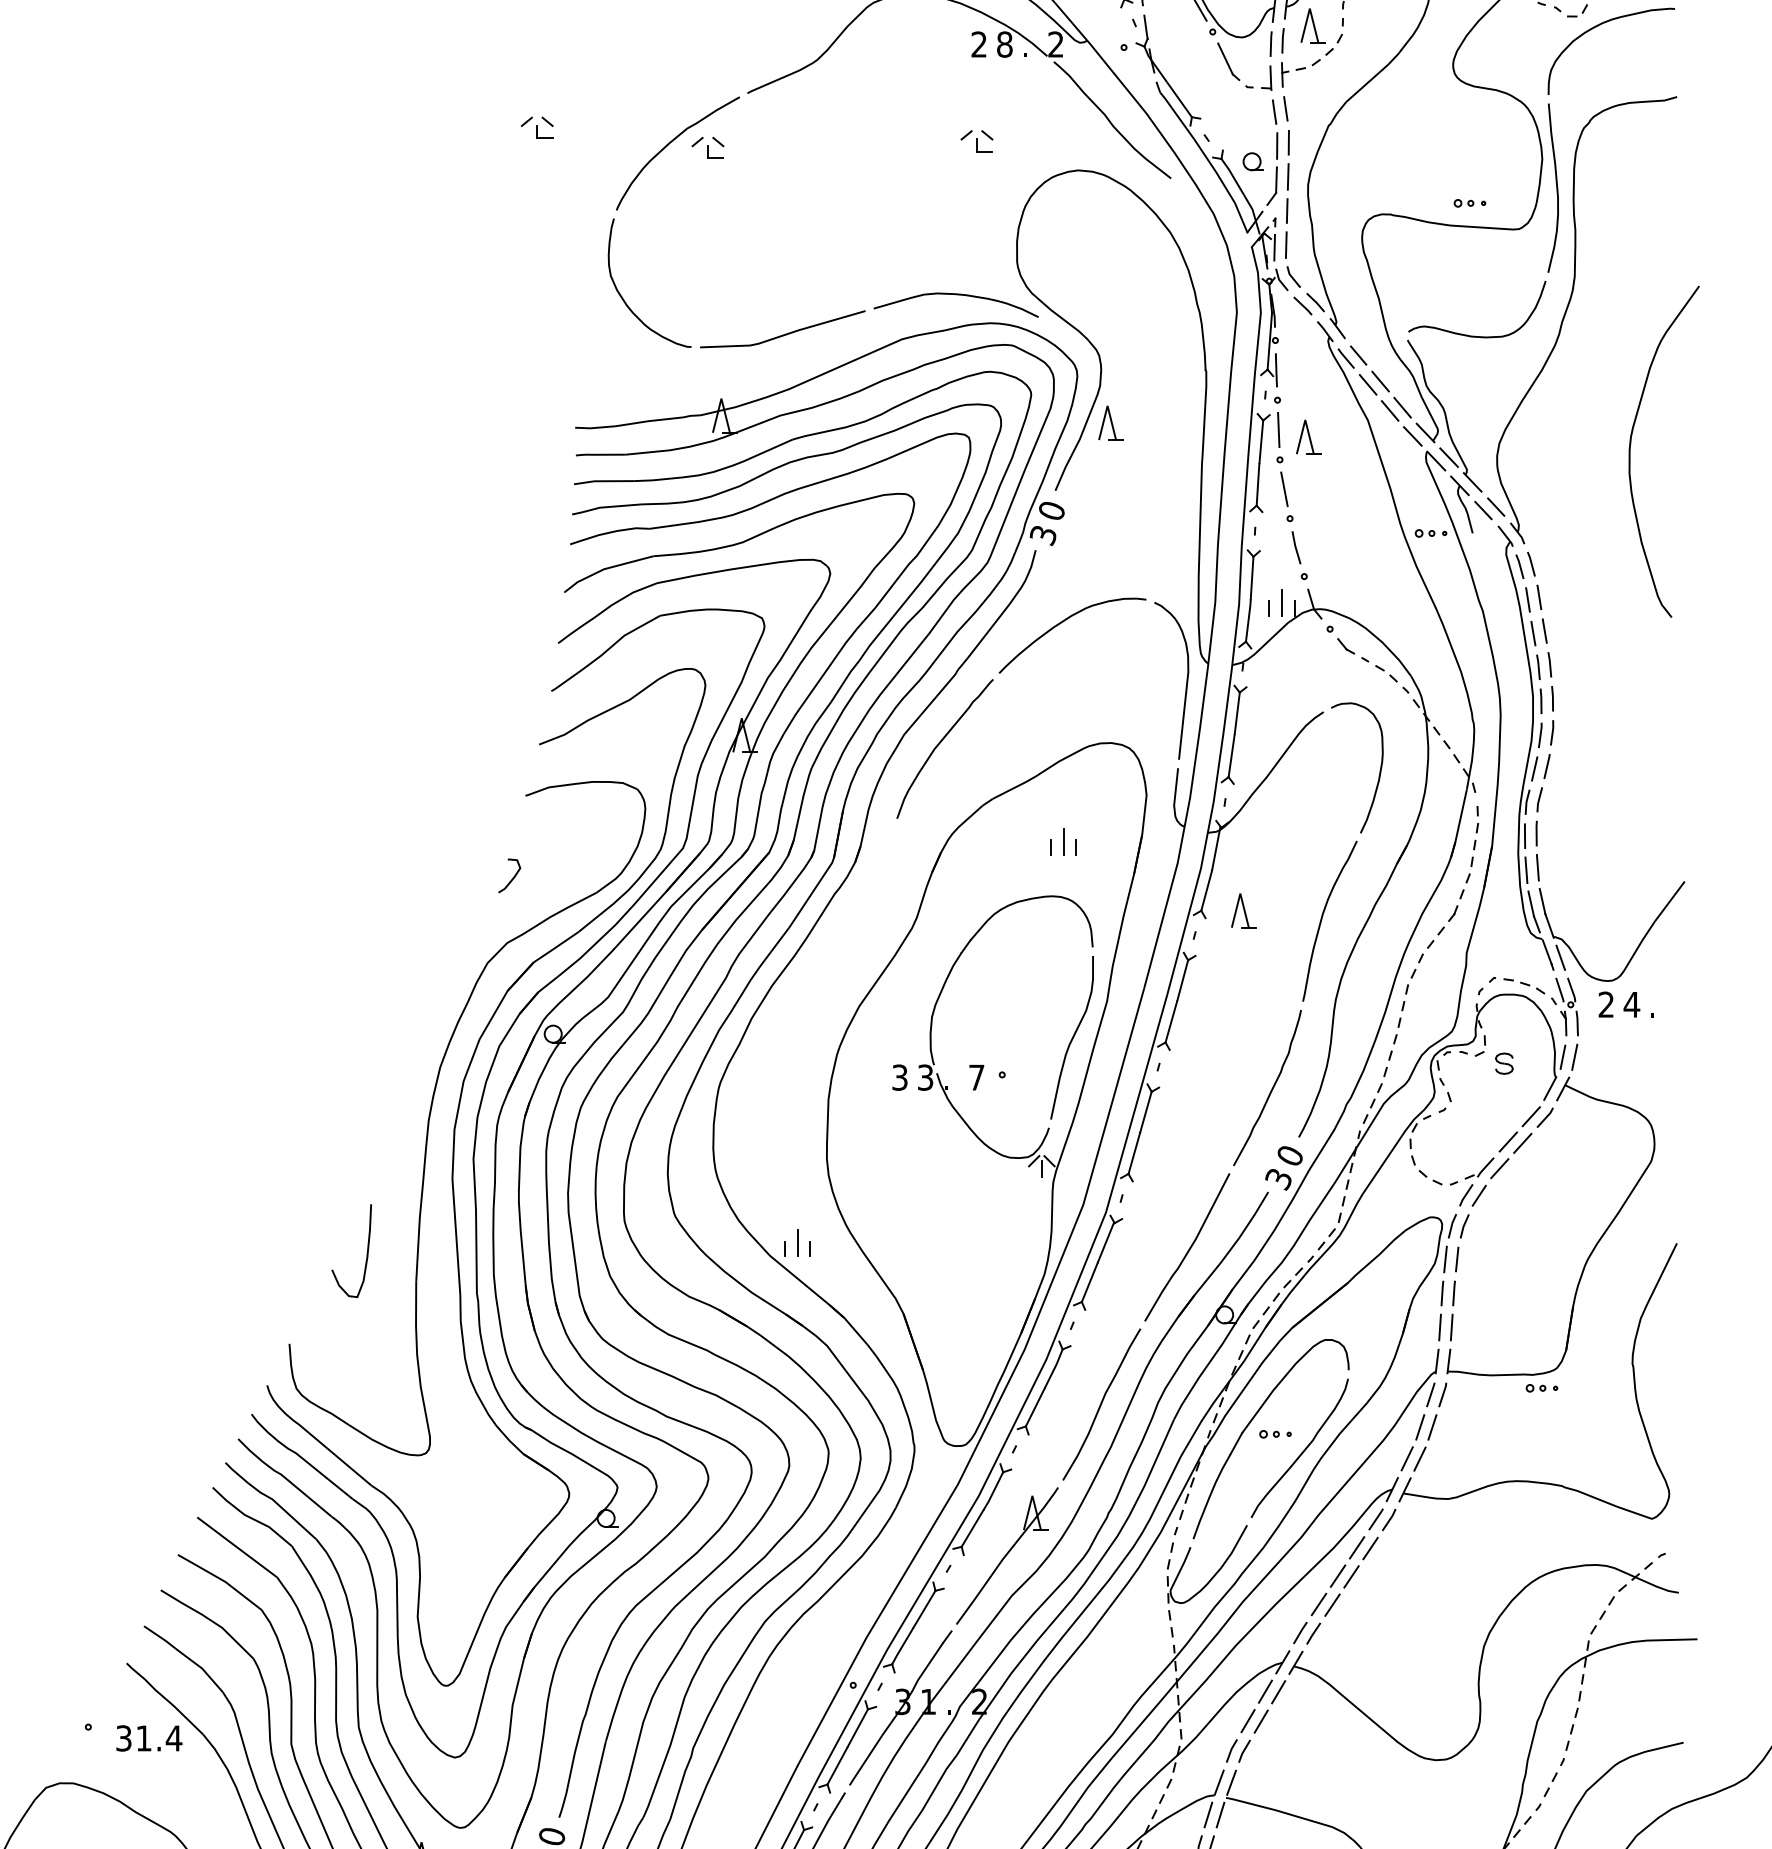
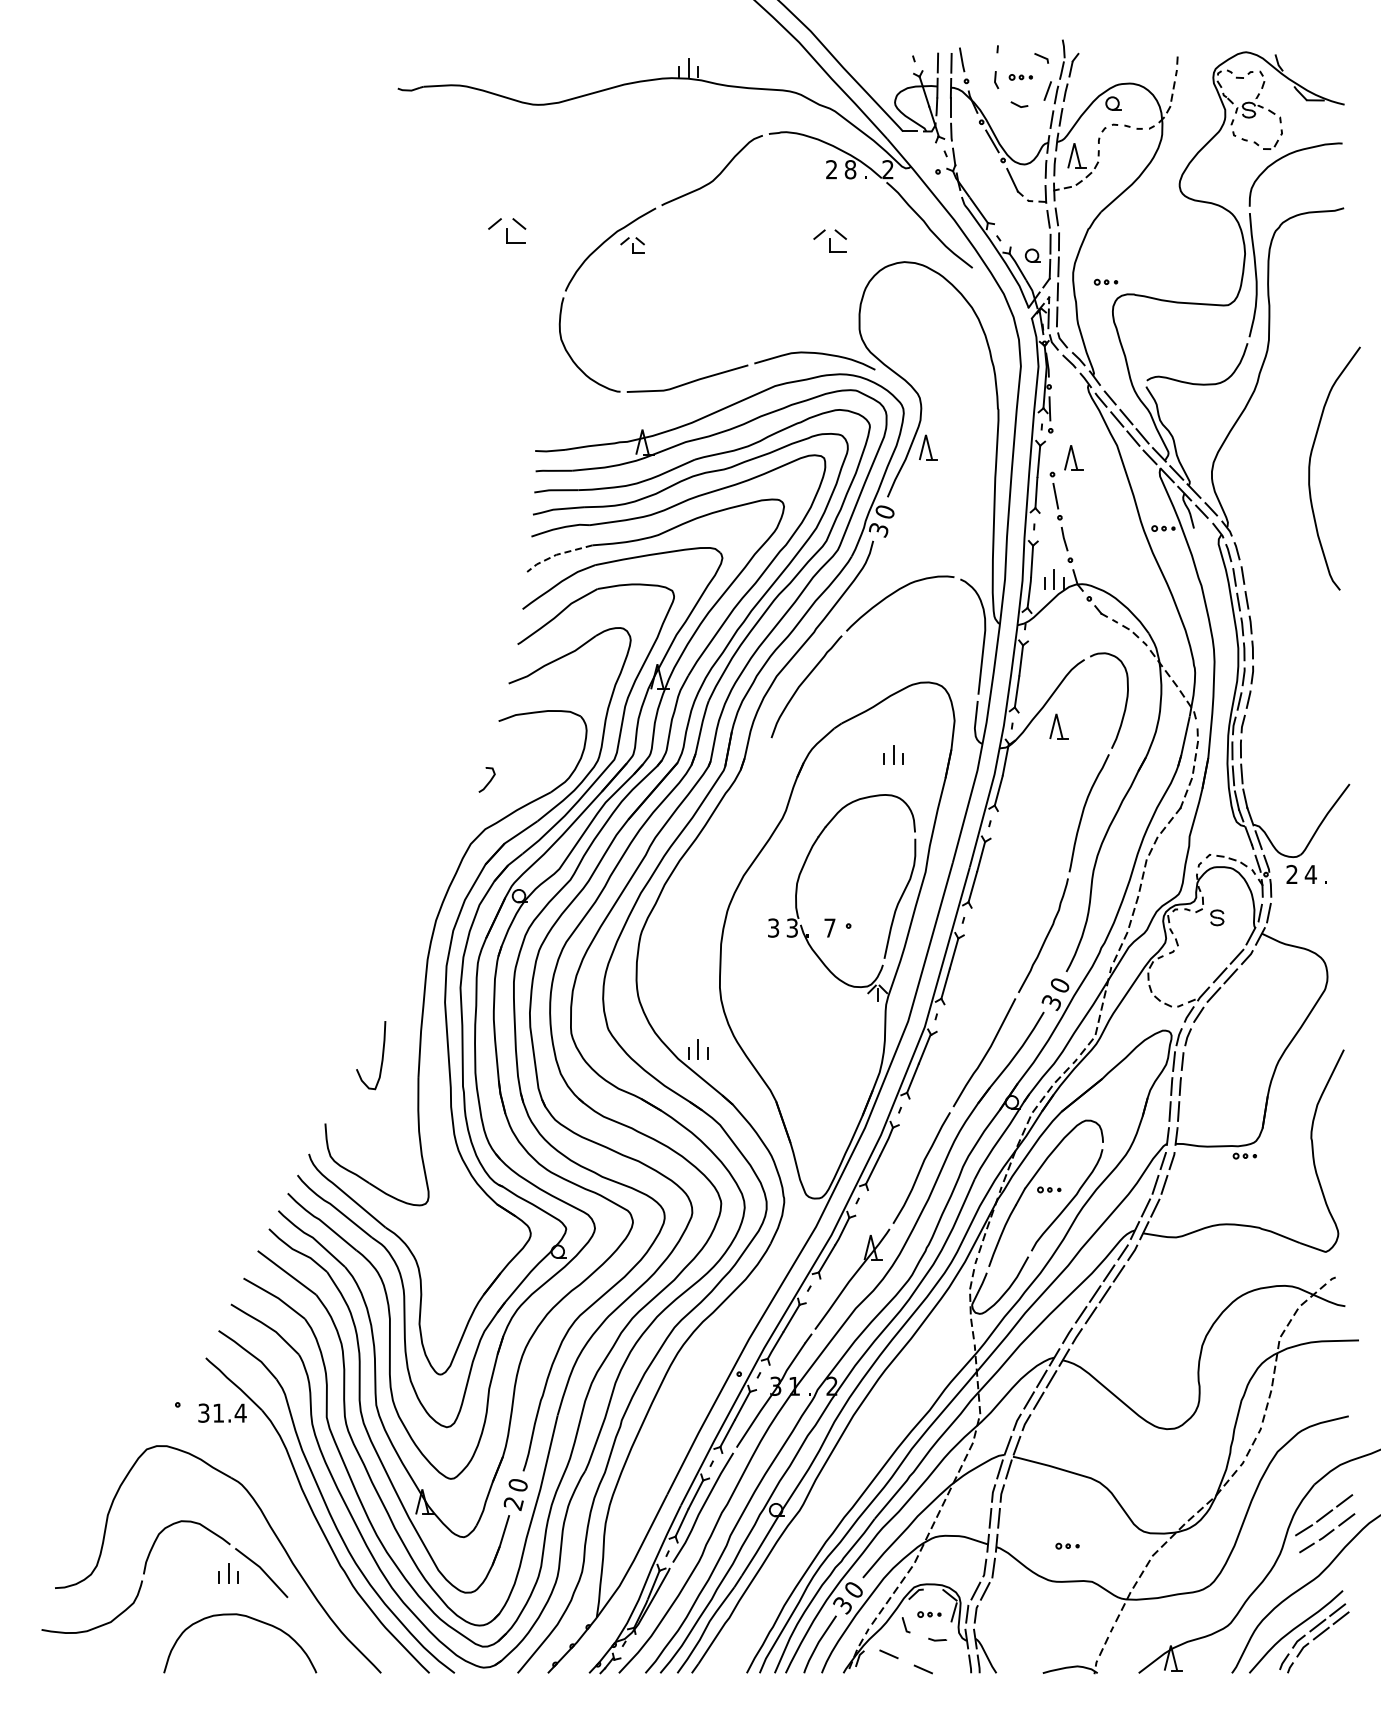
part: (537, 127) -> (507, 230), size x1.6
part: (976, 141) -> (829, 240), size x1.4
part: (1469, 202) -> (1105, 281), moved
line: (1278, 429) -> (1051, 452), removed
line: (604, 568) -> (556, 554), solid -> dashed
part: (1243, 910) -> (1058, 726), moved

